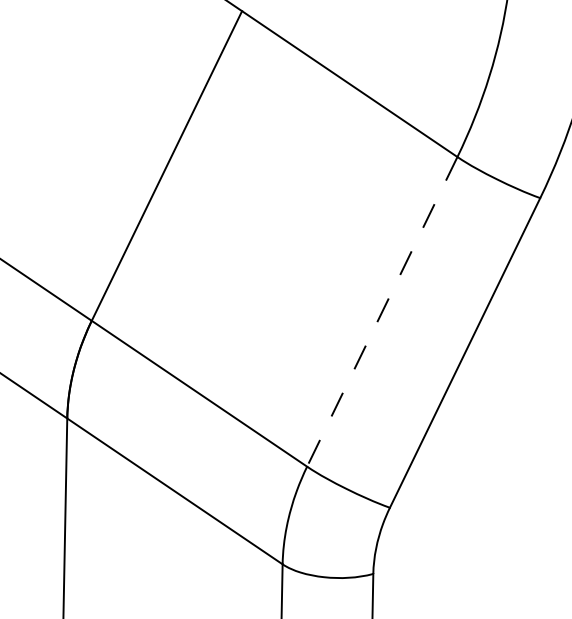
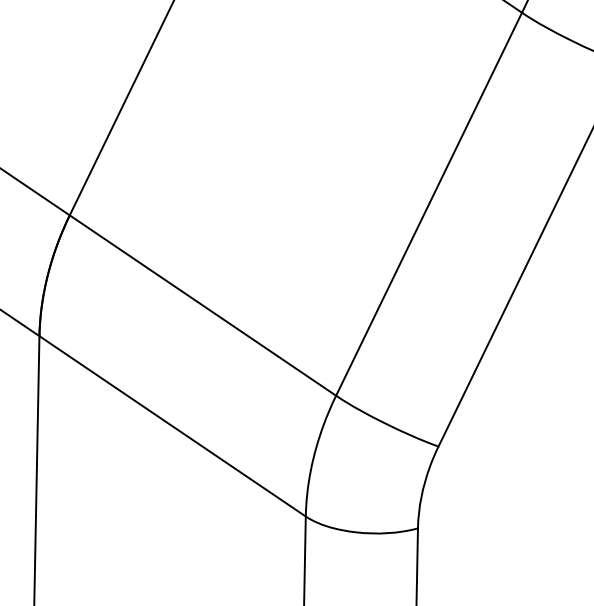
line: (382, 312) -> (429, 205), dashed -> solid

